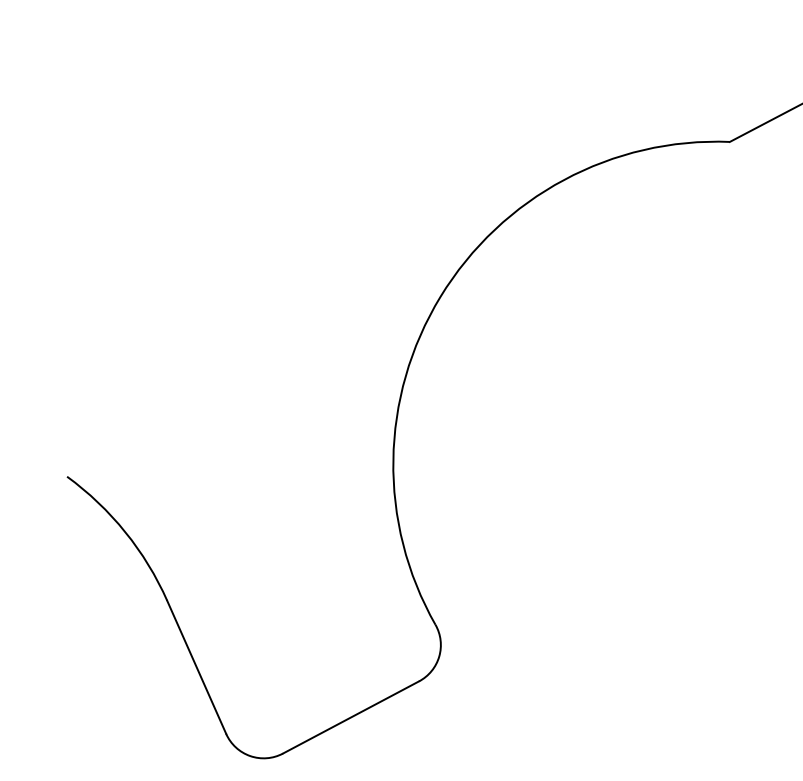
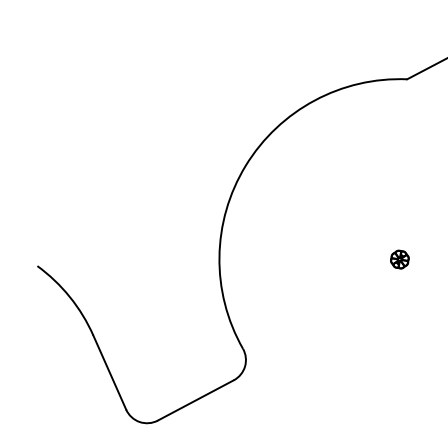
part: (716, 464) -> (399, 259), added

